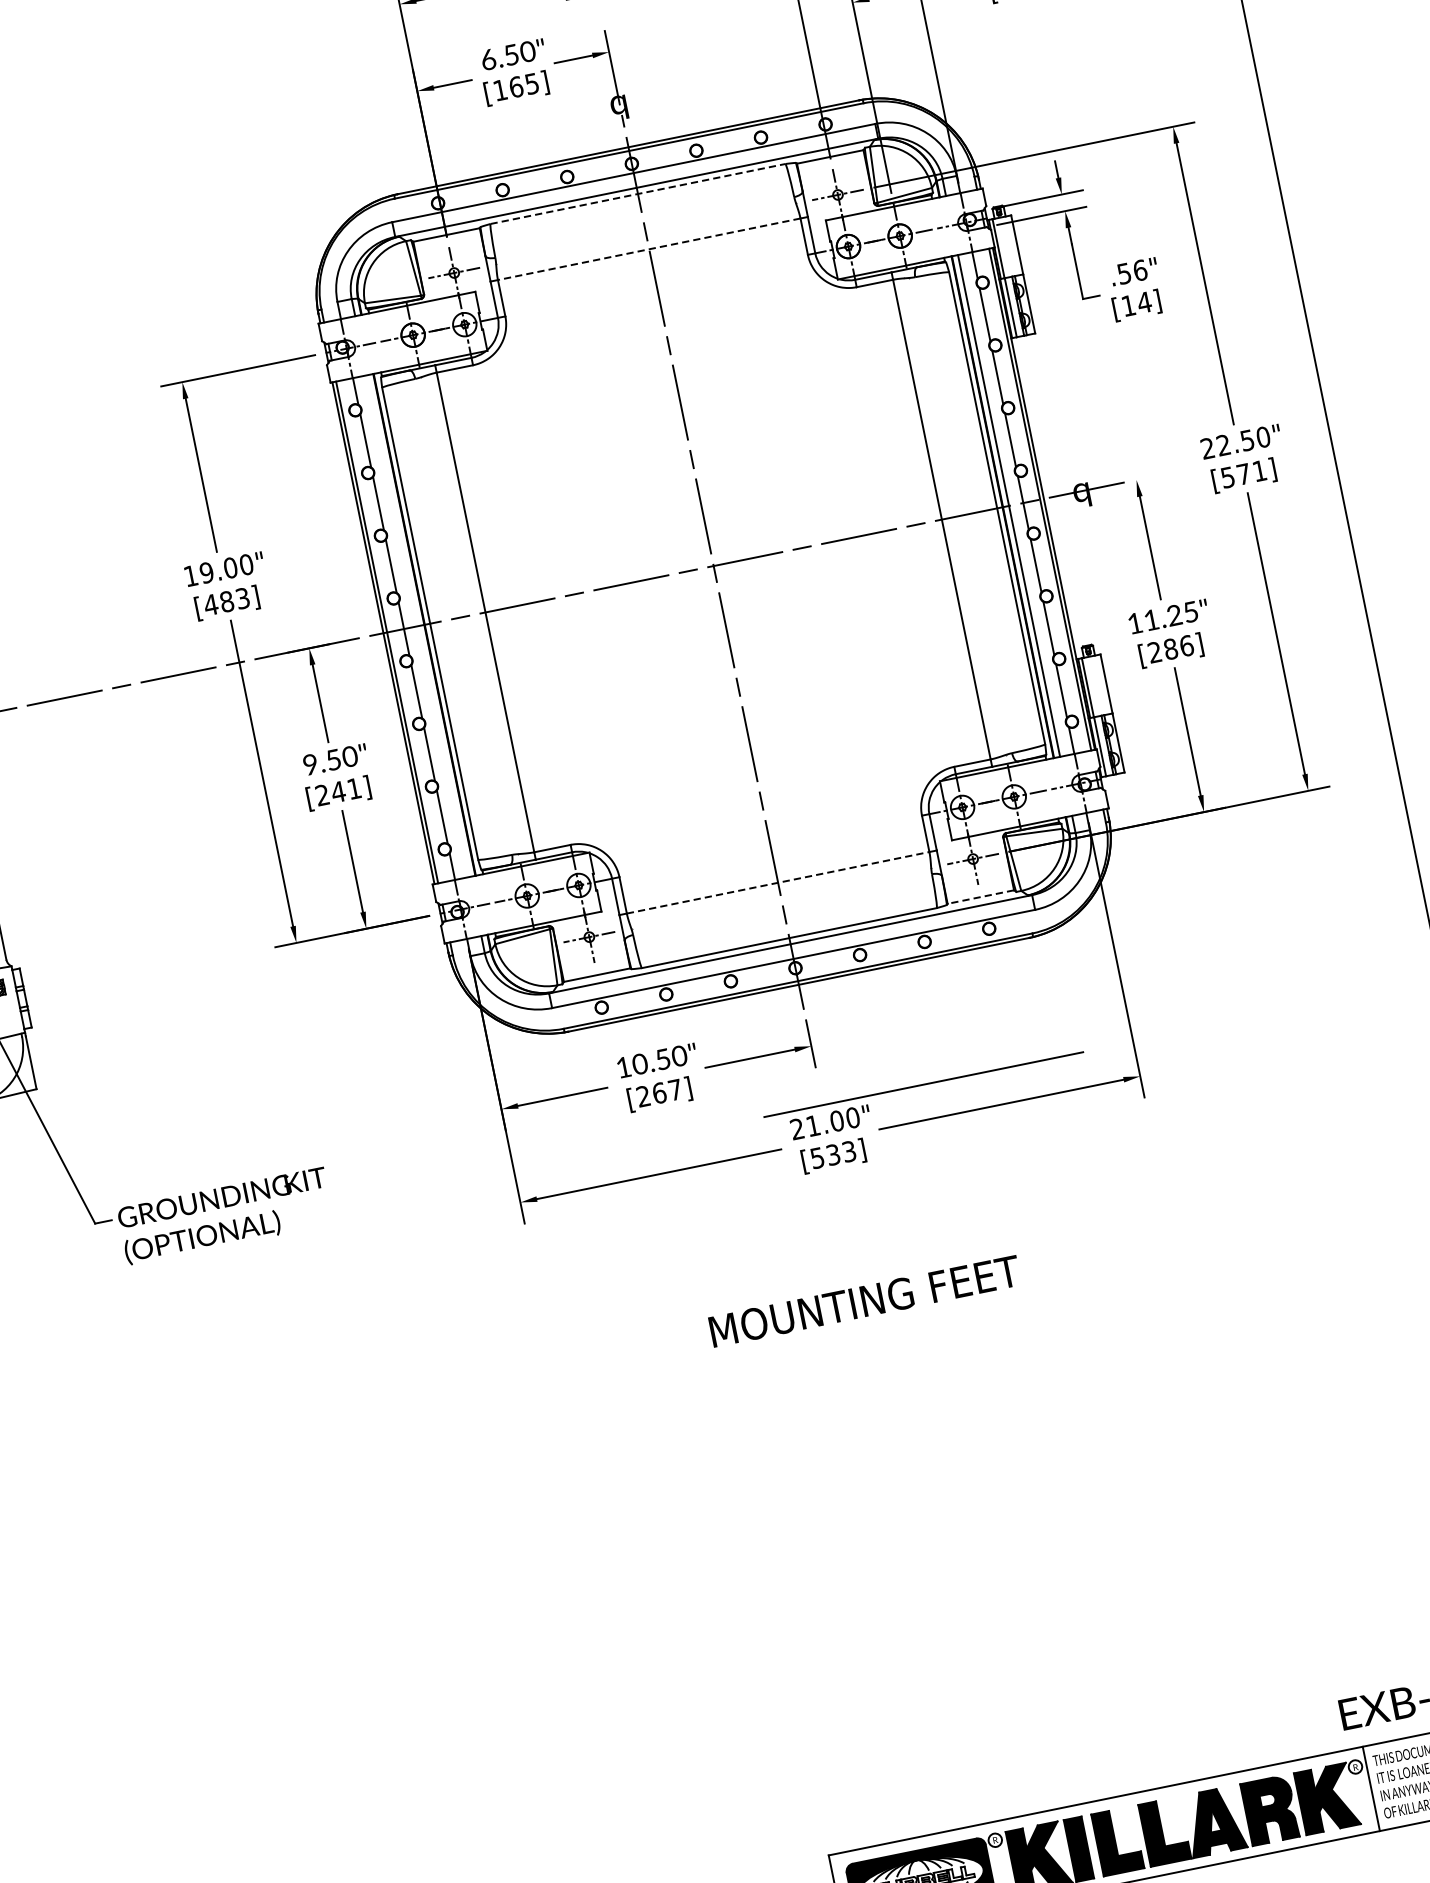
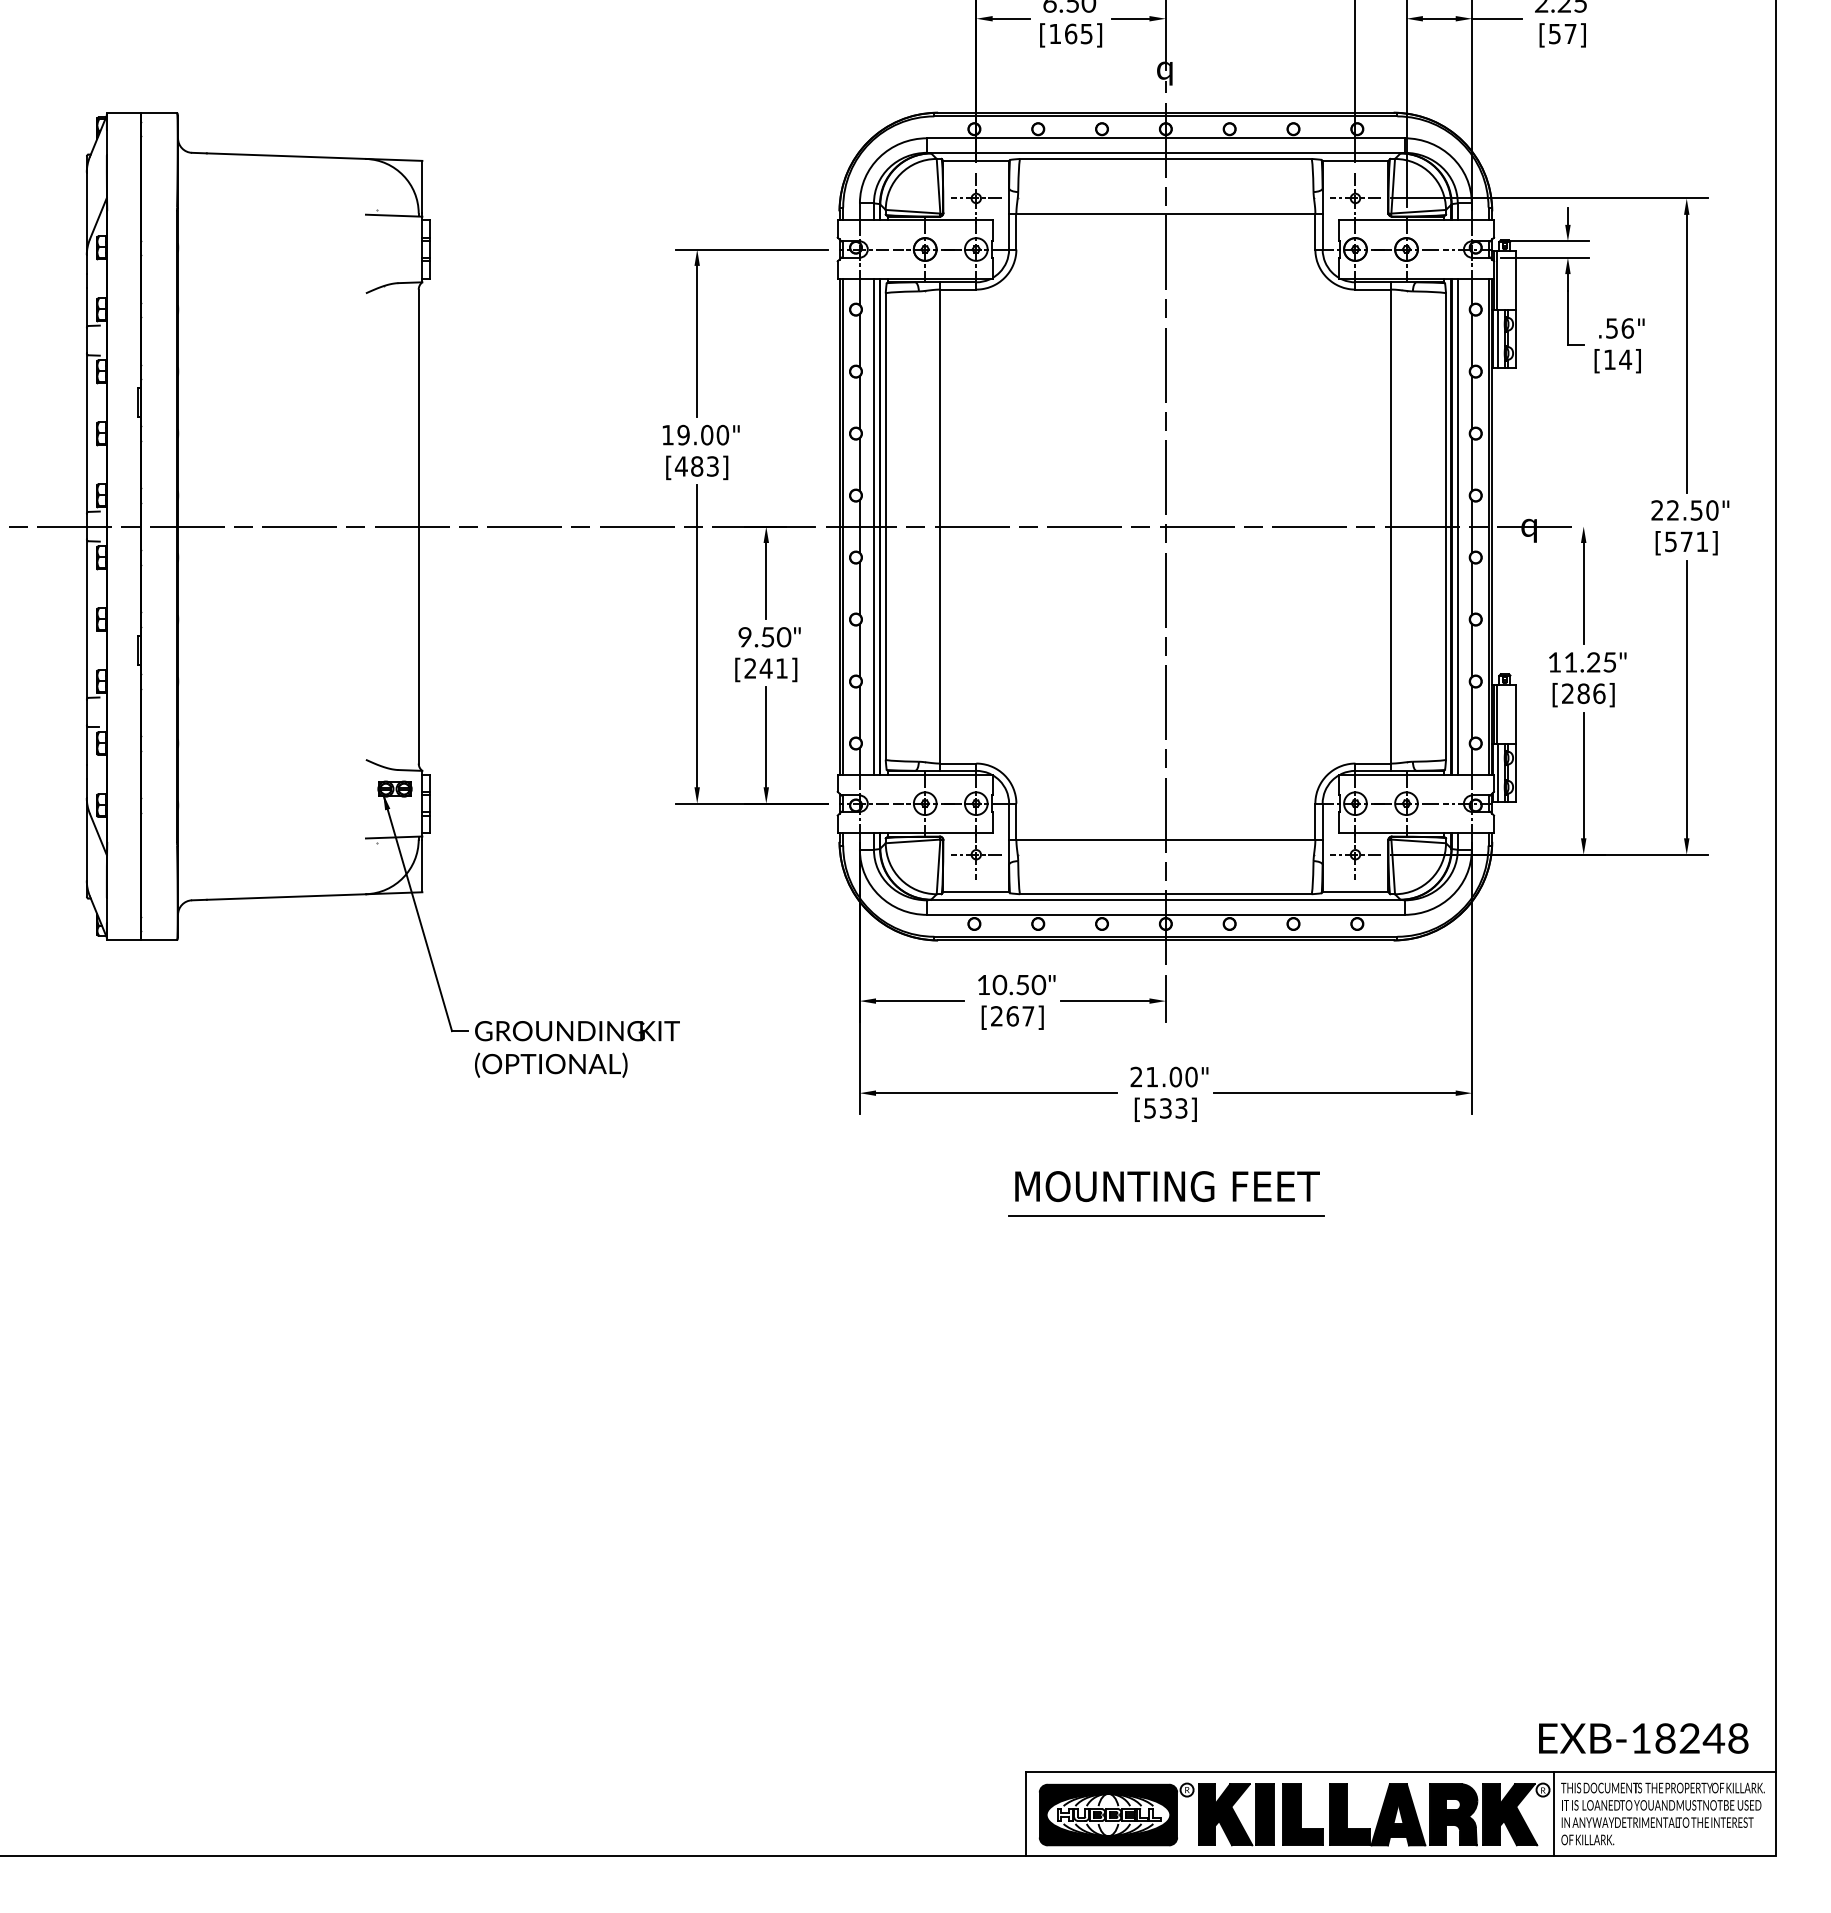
line: (637, 193) -> (1165, 158), dashed -> solid
line: (648, 249) -> (1165, 213), dashed -> solid
line: (417, 626) -> (873, 526), added
line: (778, 882) -> (1166, 839), dashed -> solid
line: (980, 897) -> (1355, 892), dashed -> solid
line: (924, 1083) -> (1166, 1215), moved
text: (864, 1301) -> (1167, 1186), moved

